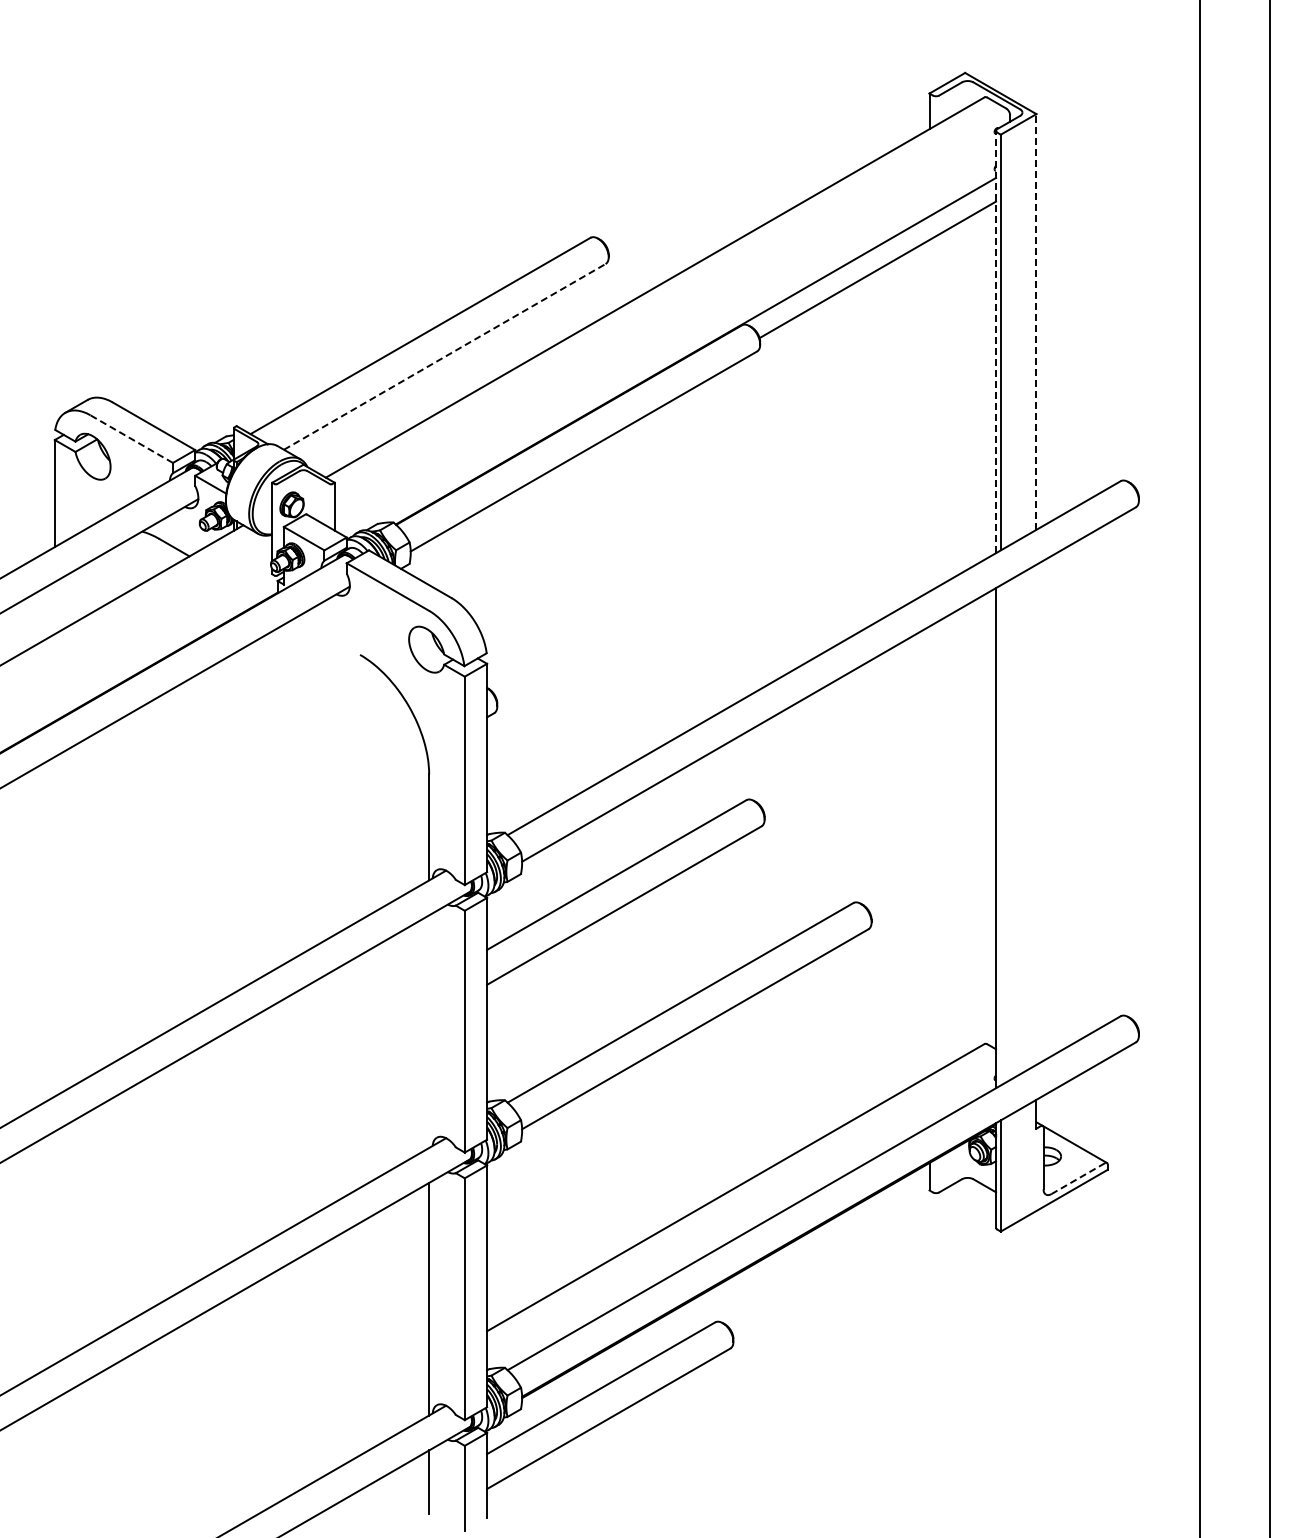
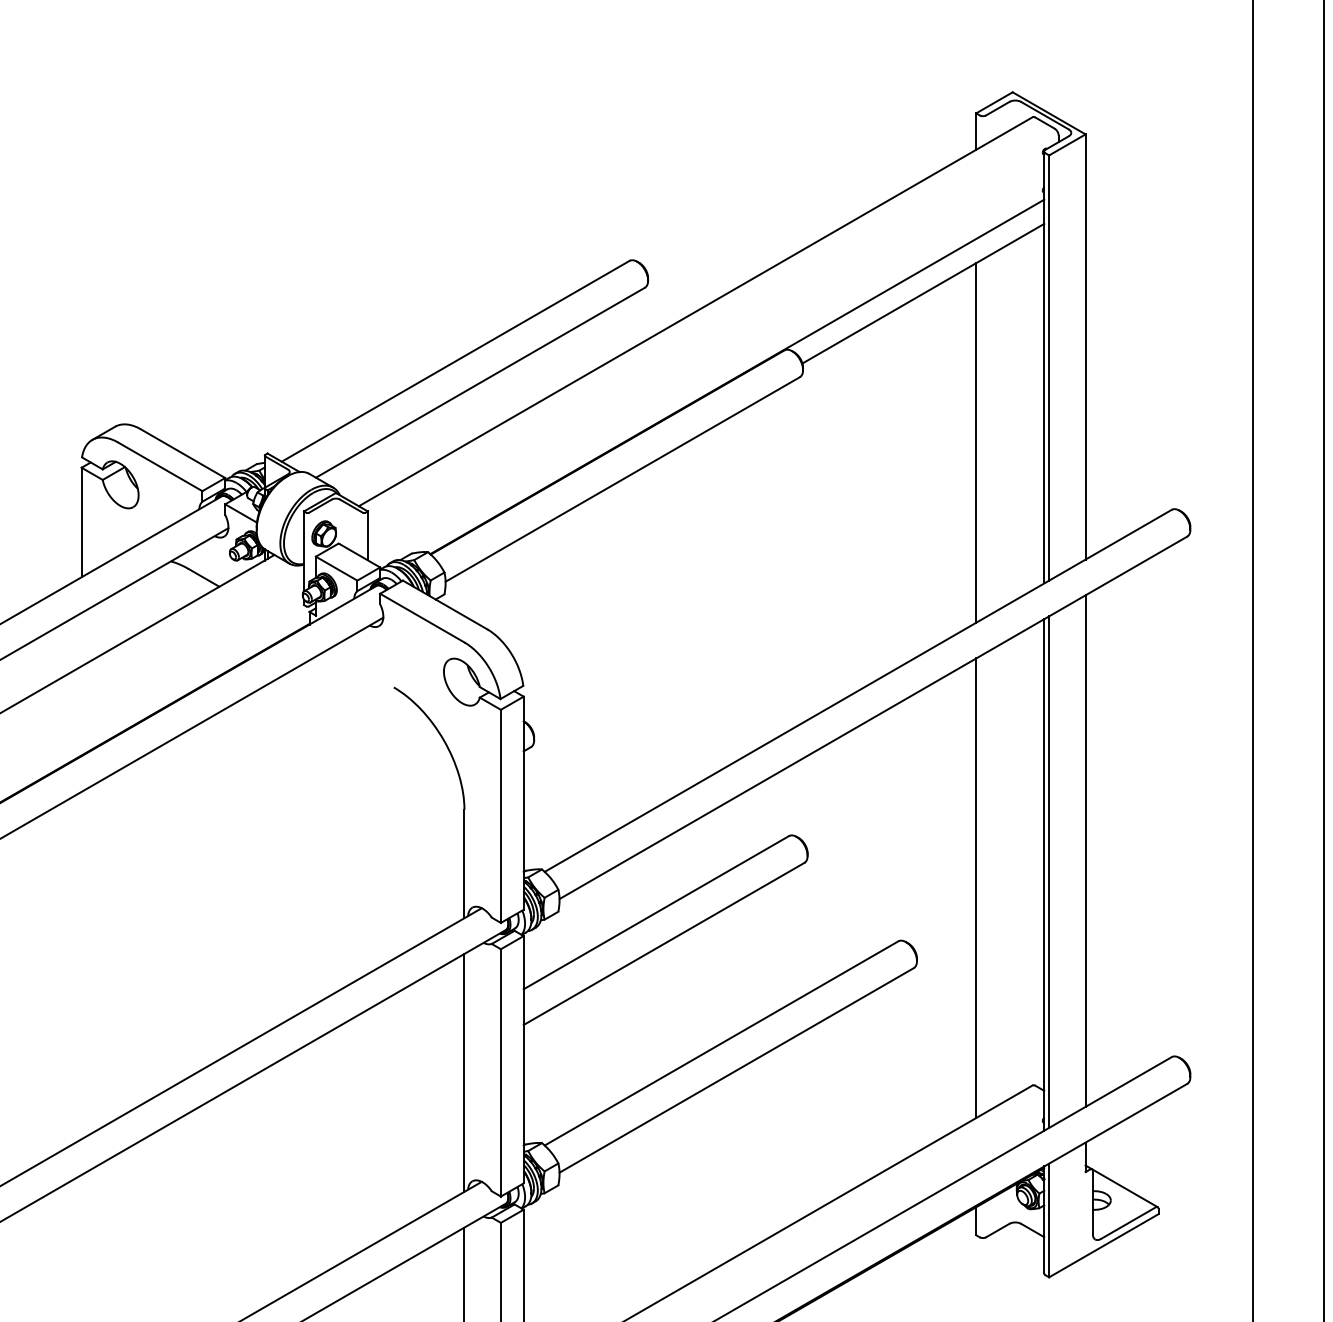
line: (1036, 321) -> (1085, 346), dashed -> solid
line: (996, 341) -> (1044, 366), dashed -> solid
line: (444, 356) -> (480, 382), dashed -> solid
line: (929, 415) -> (976, 442), added
line: (131, 439) -> (160, 467), dashed -> solid
line: (1036, 814) -> (1085, 850), added
line: (1000, 835) -> (1048, 872), added
line: (929, 850) -> (976, 887), added
line: (429, 1031) -> (464, 1072), added
line: (1078, 1178) -> (1128, 1223), dashed -> solid

